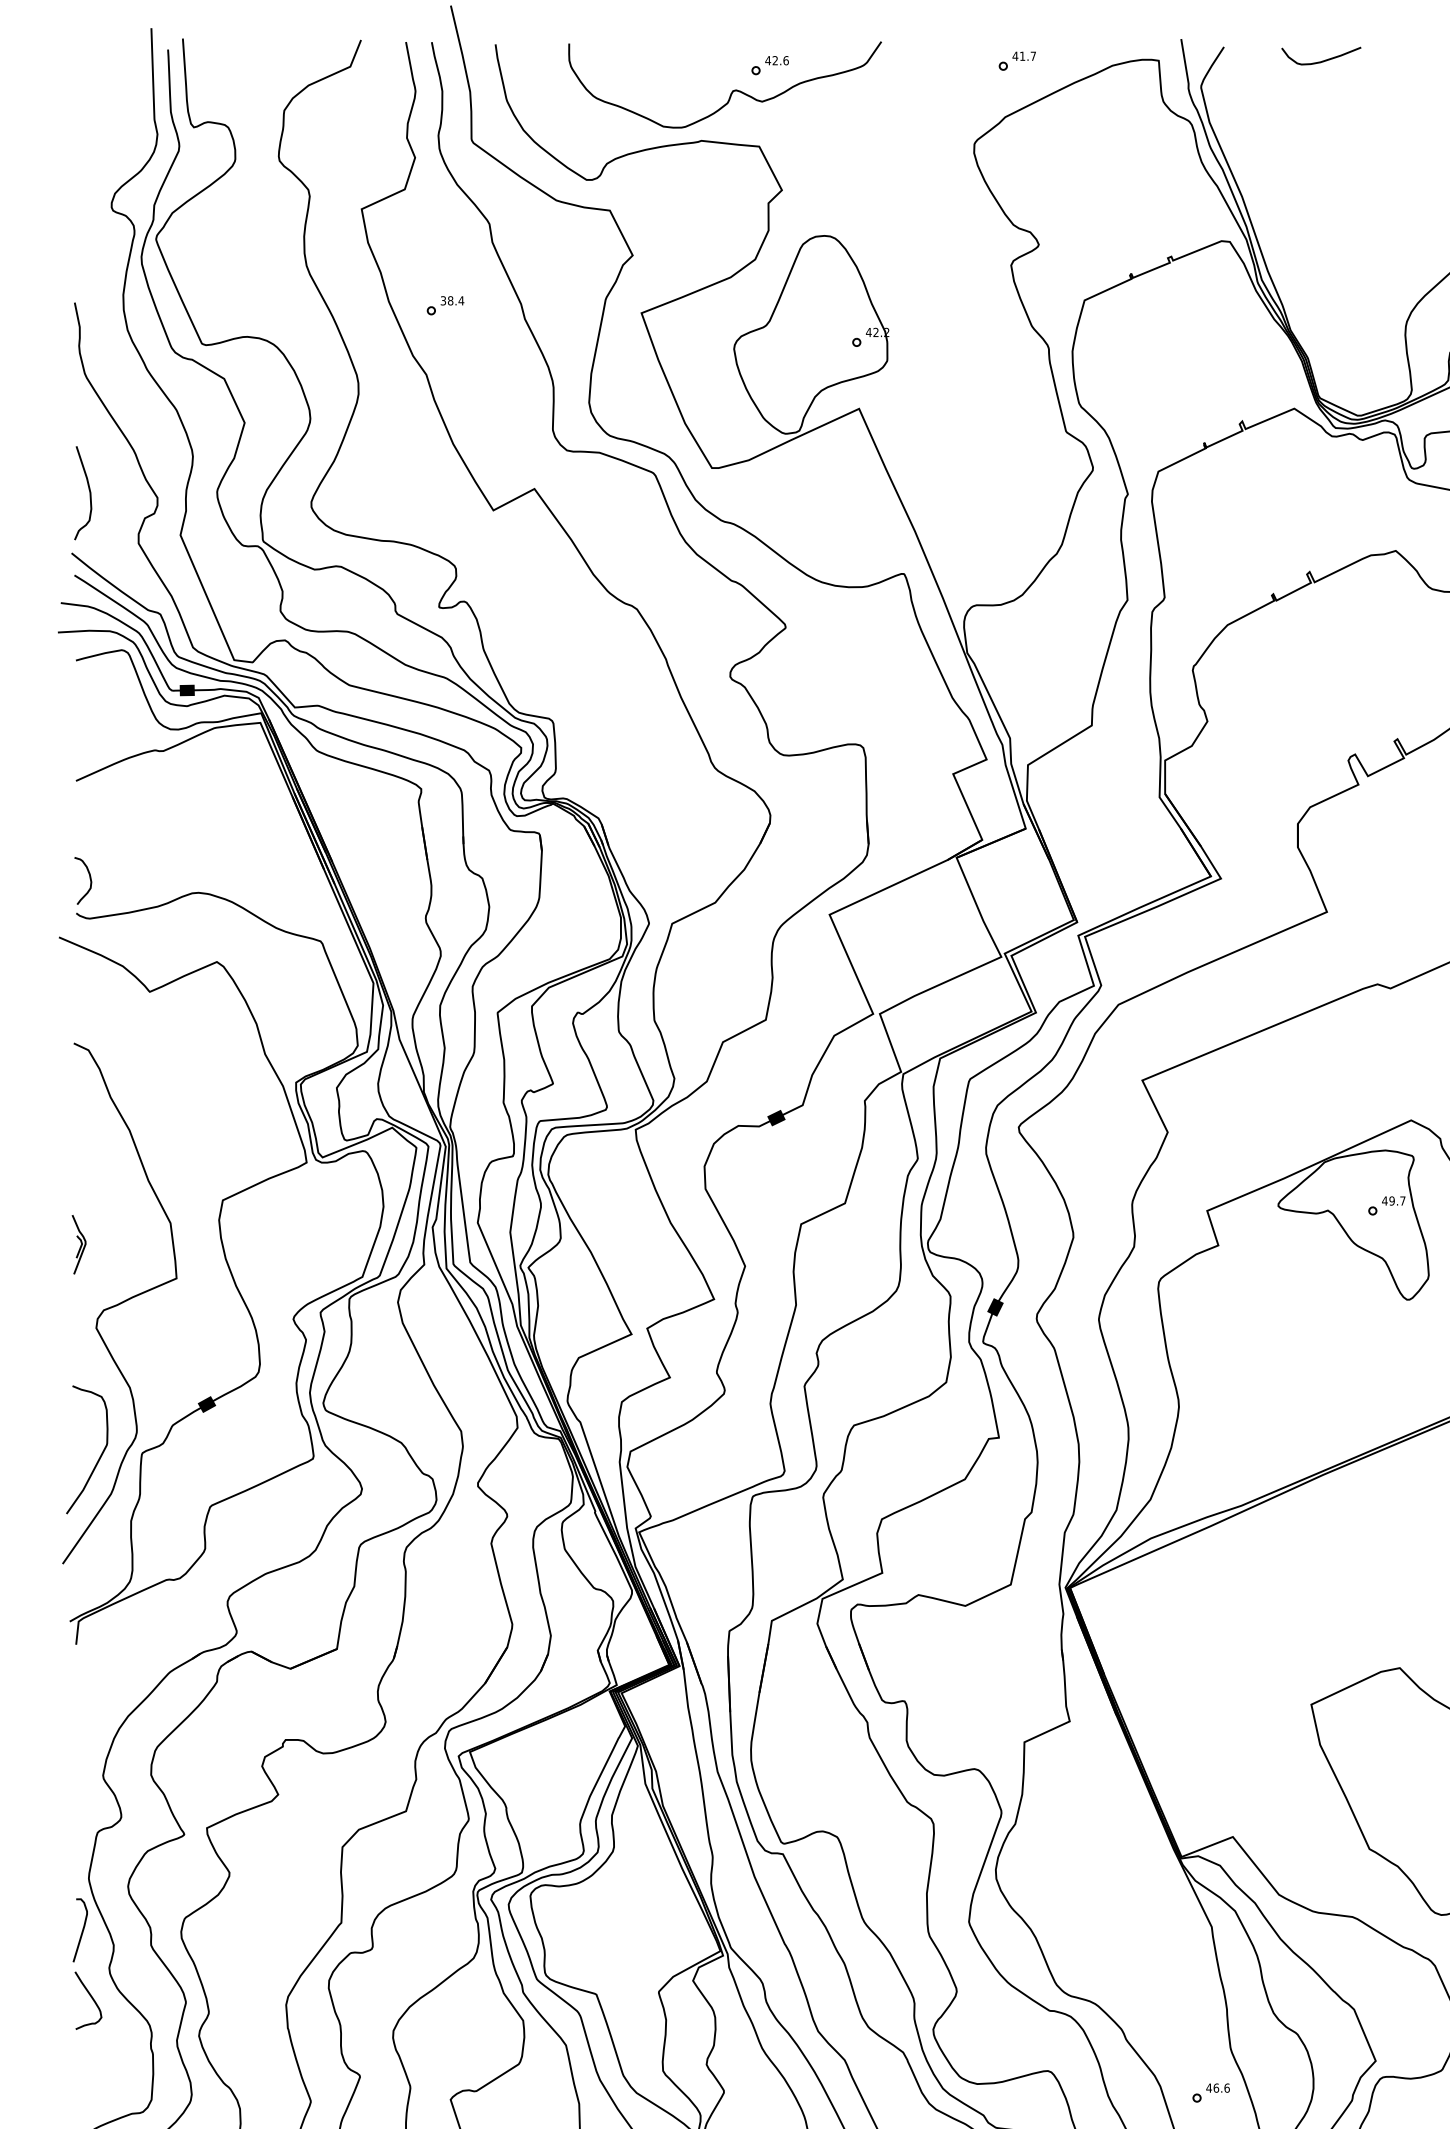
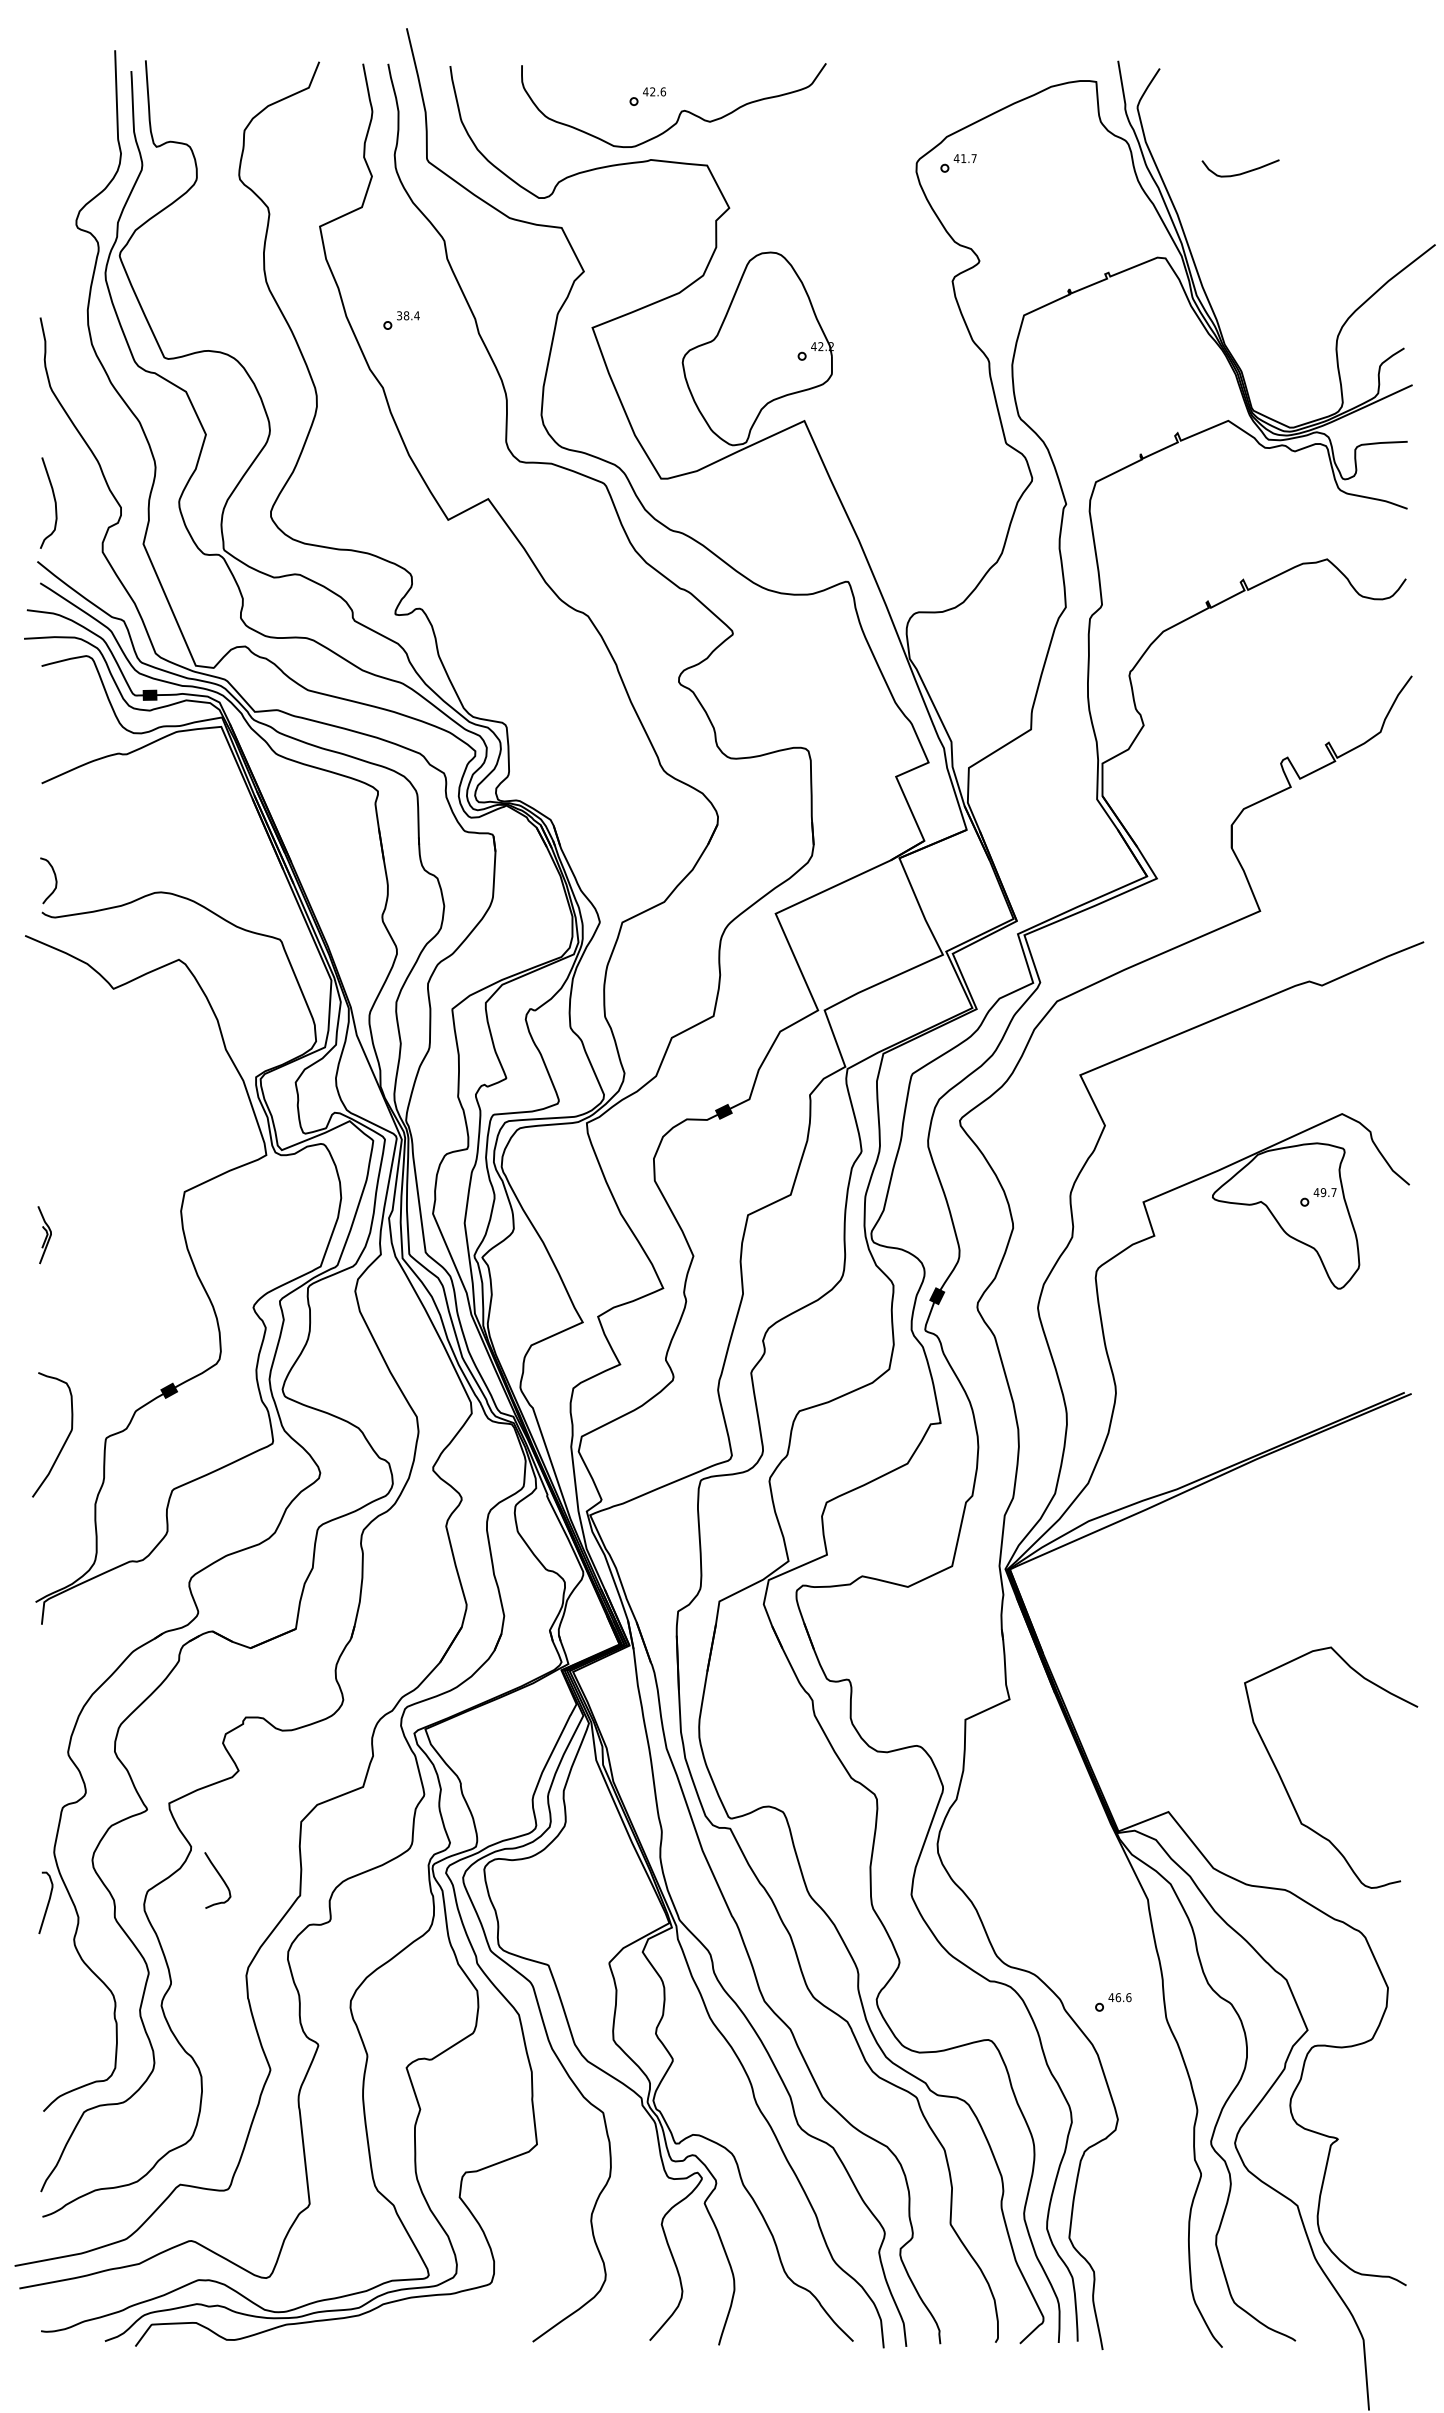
curve: (1323, 60) -> (1242, 172), moved
part: (1017, 61) -> (958, 163), moved
part: (769, 65) -> (647, 96), moved
curve: (119, 1303) -> (84, 1292), removed
curve: (92, 1999) -> (221, 1879), moved
part: (1211, 2093) -> (1113, 2002), moved

